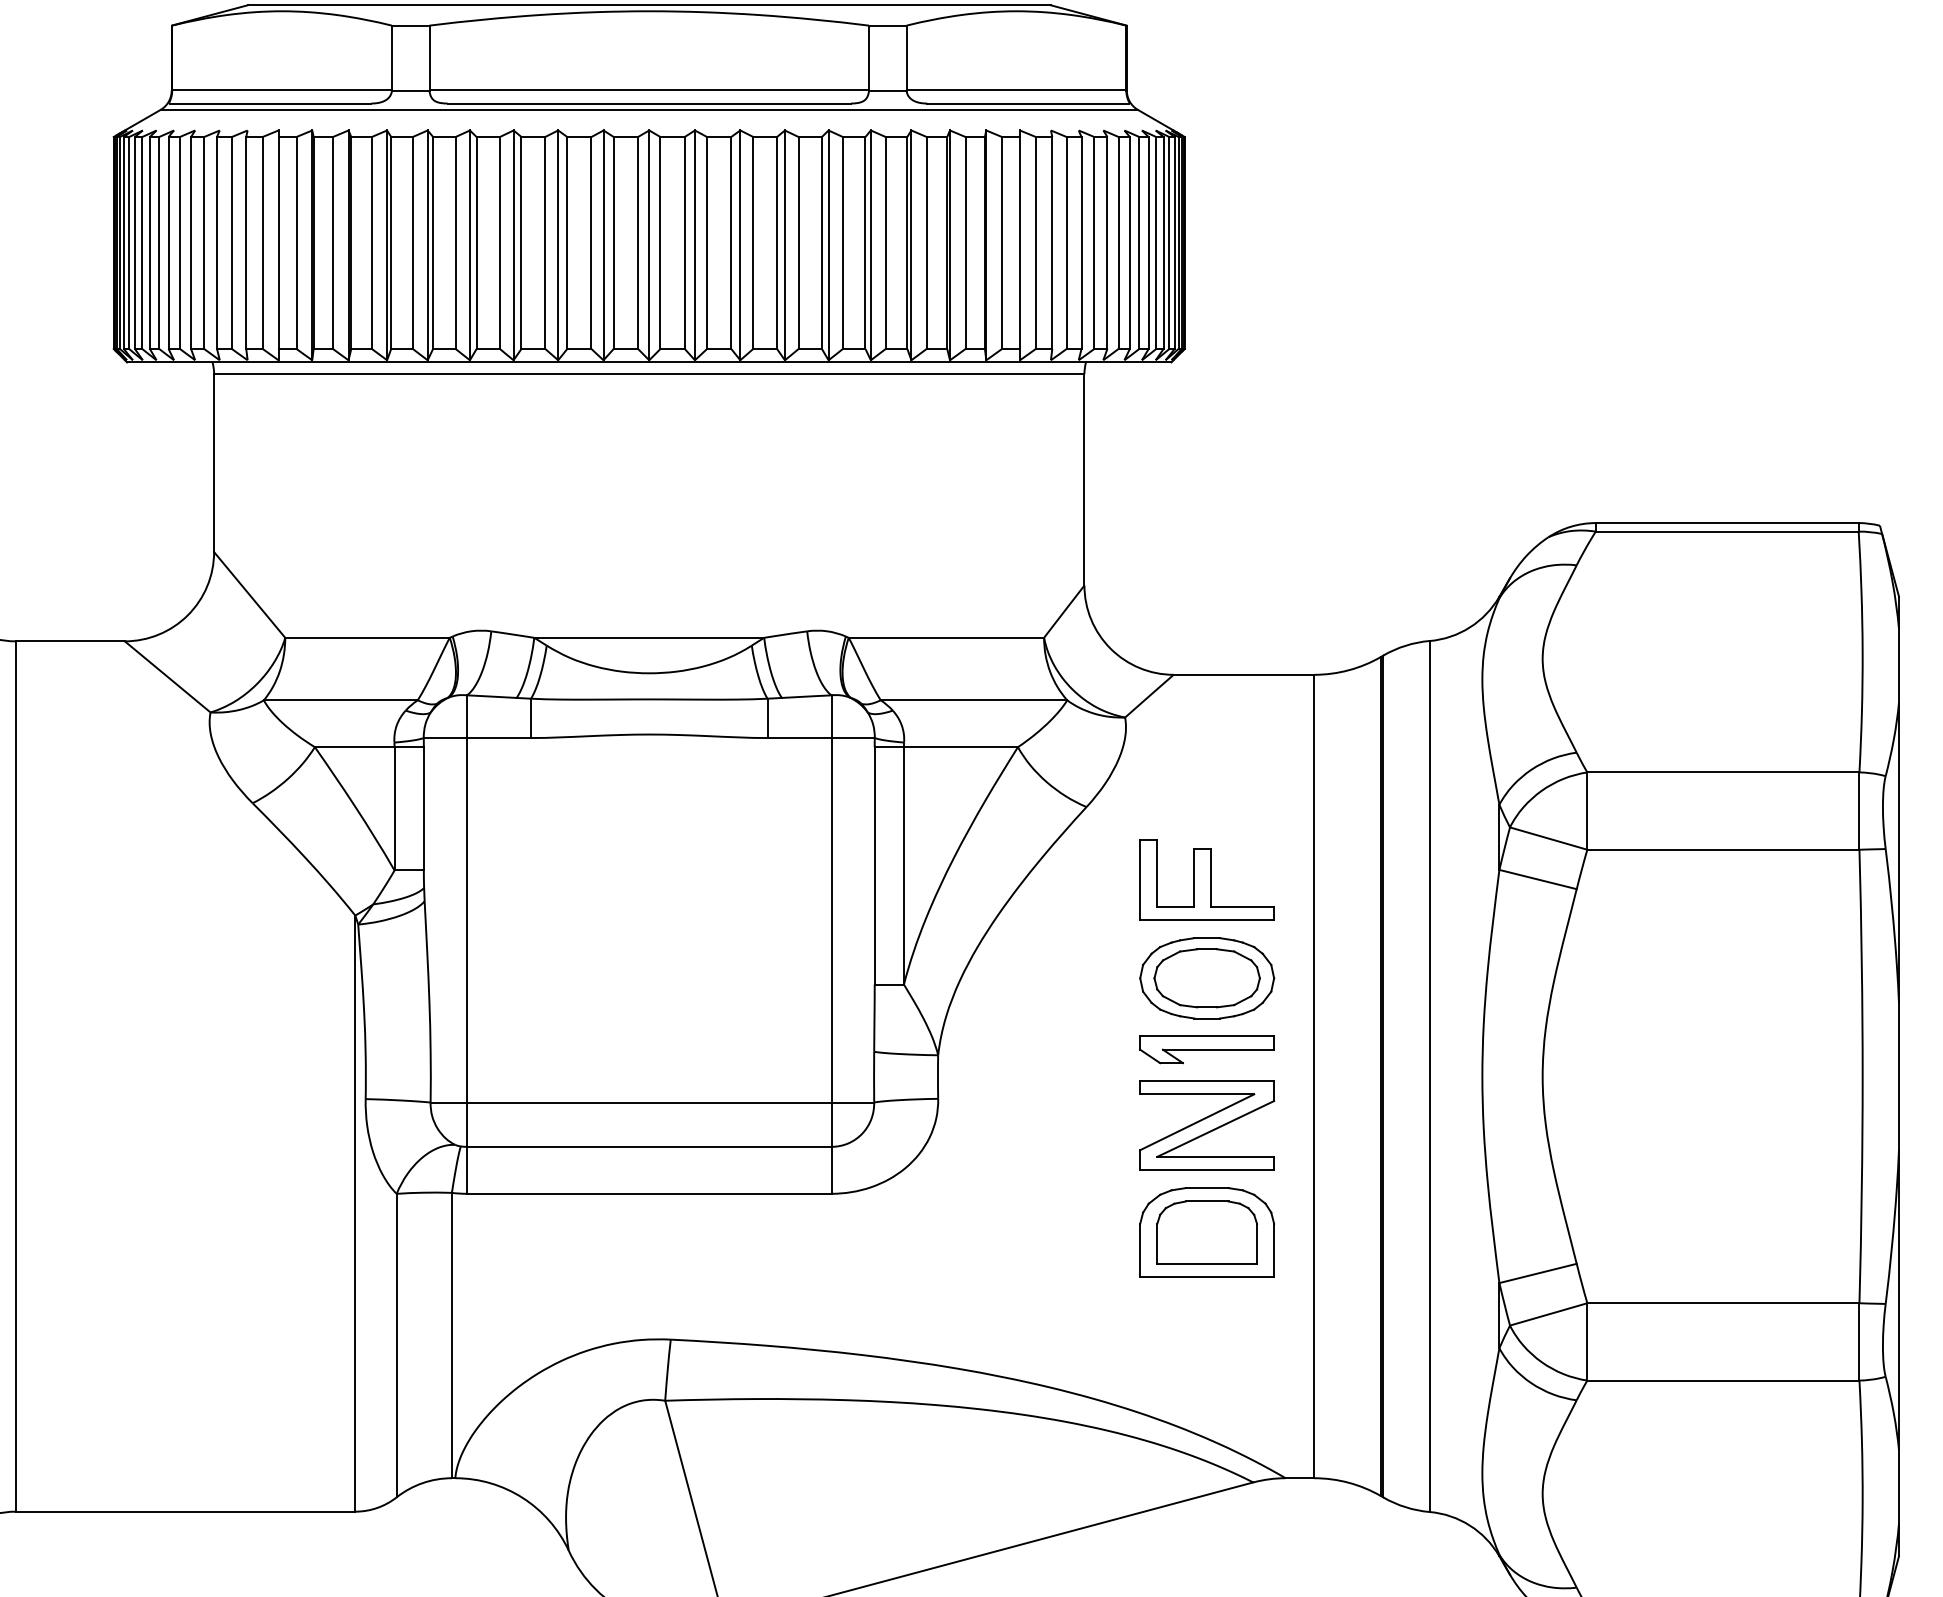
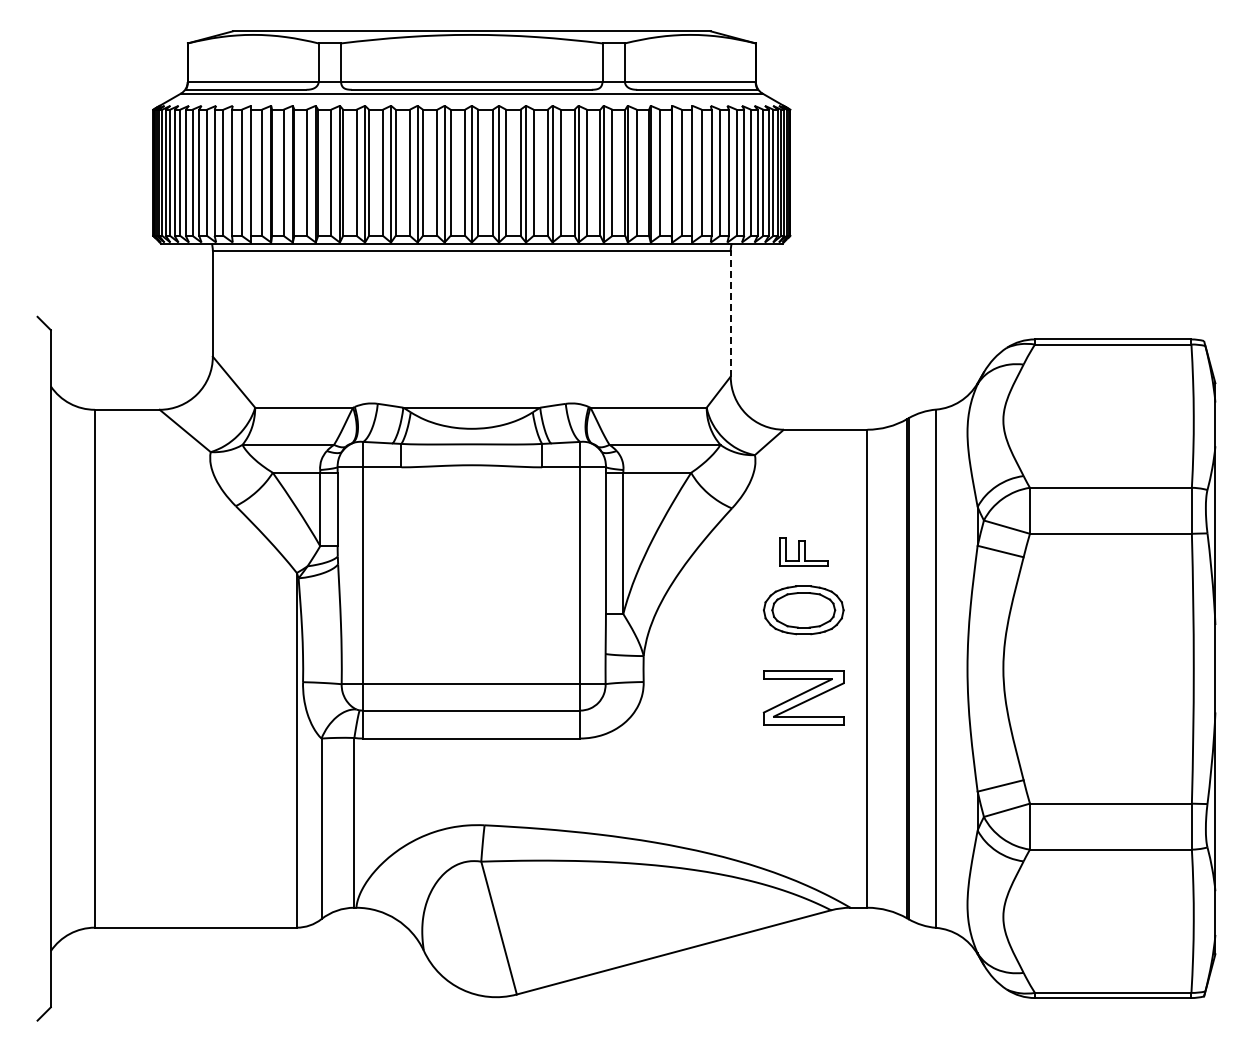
line: (1084, 479) -> (730, 313), solid -> dashed
part: (1206, 879) -> (803, 551), size x0.6
part: (1206, 1049) -> (803, 652), removed
part: (1206, 1232) -> (803, 761), removed

